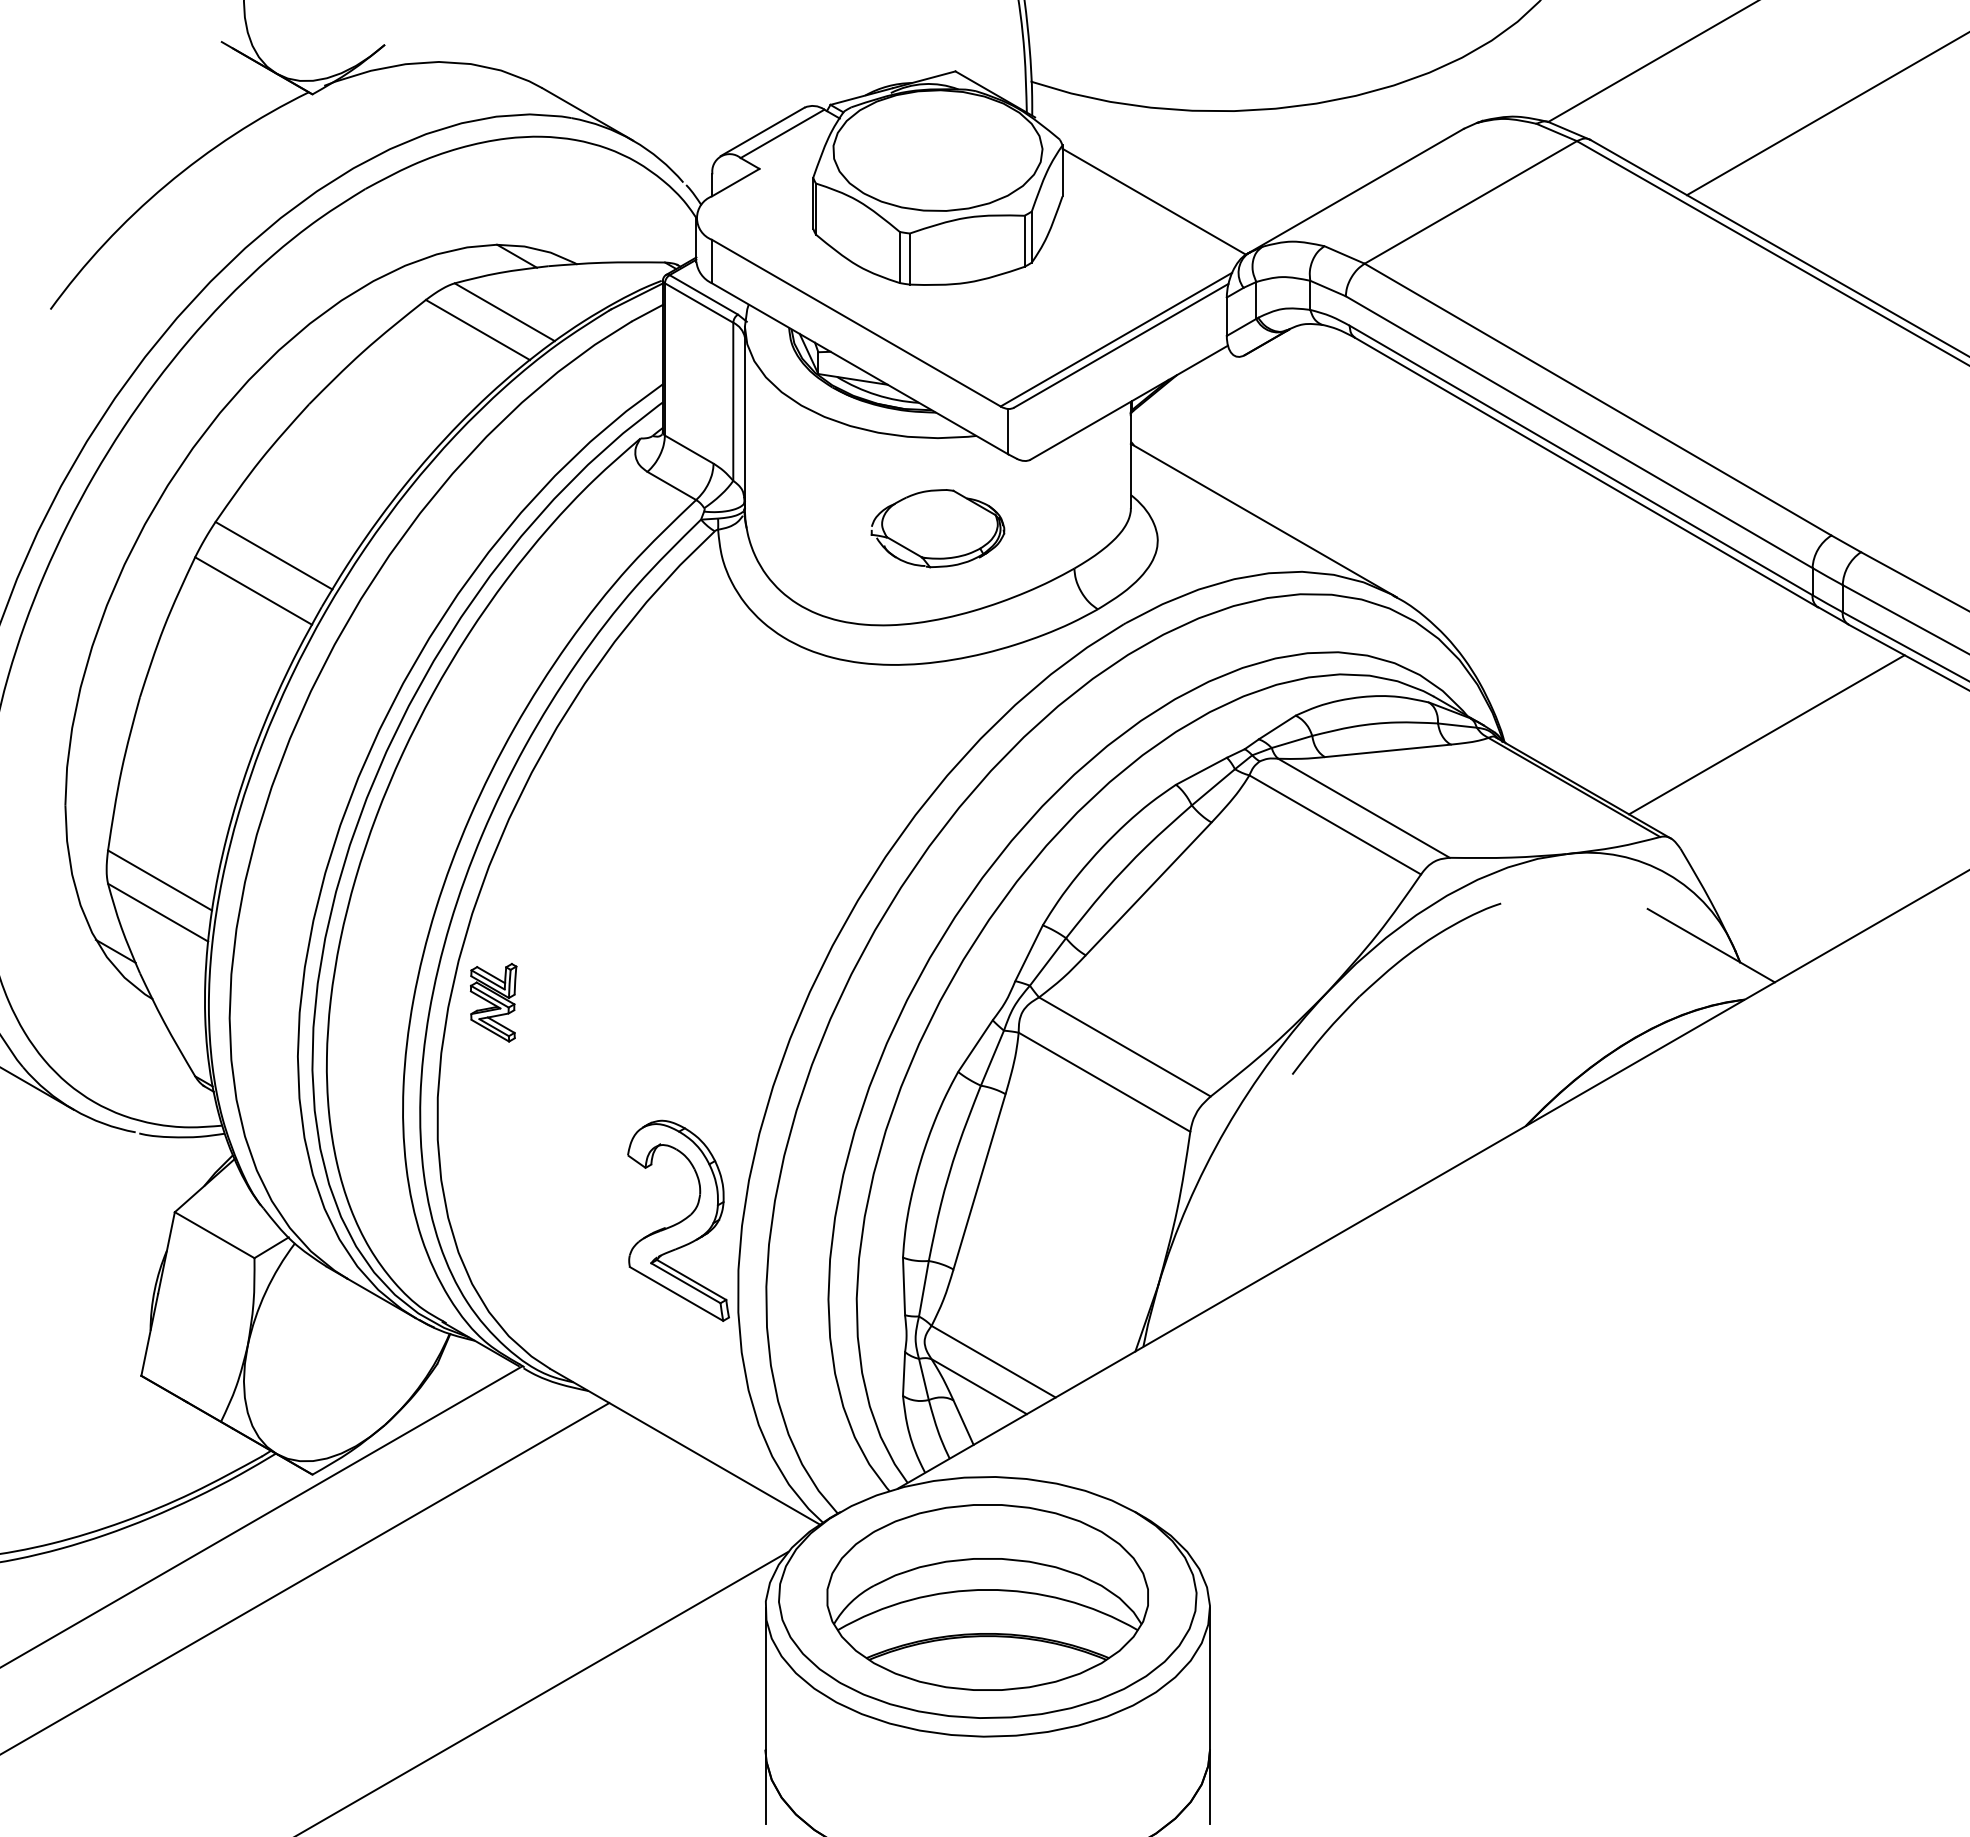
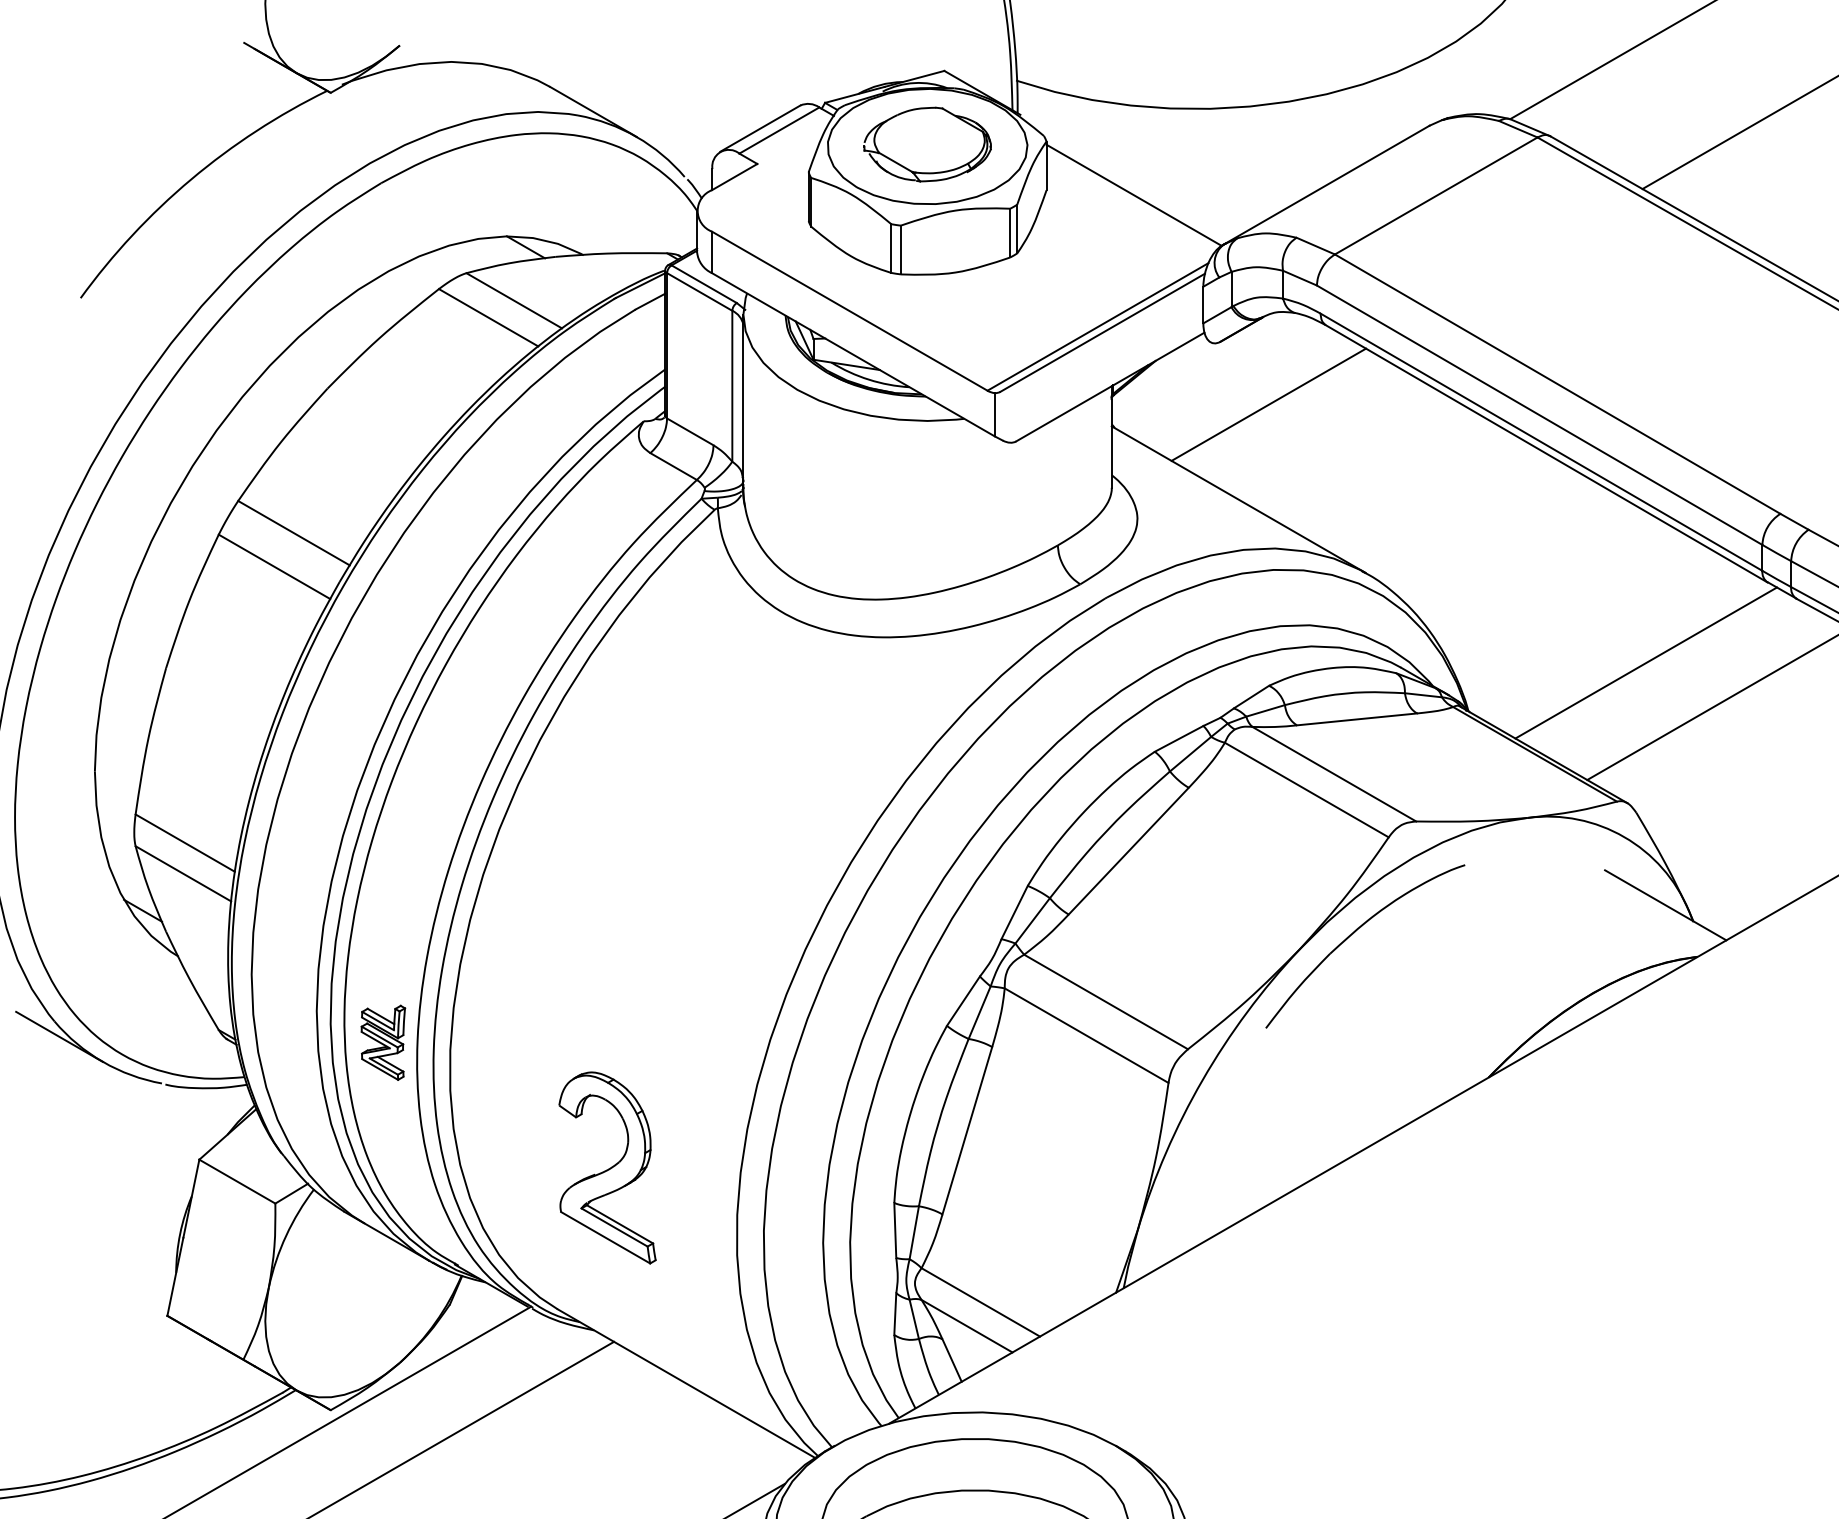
line: (1295, 421) -> (1268, 405), added
part: (937, 528) -> (927, 144), moved
line: (1690, 691) -> (1645, 662), added
part: (493, 1002) -> (383, 1042), moved
part: (678, 1220) -> (607, 1167), moved

